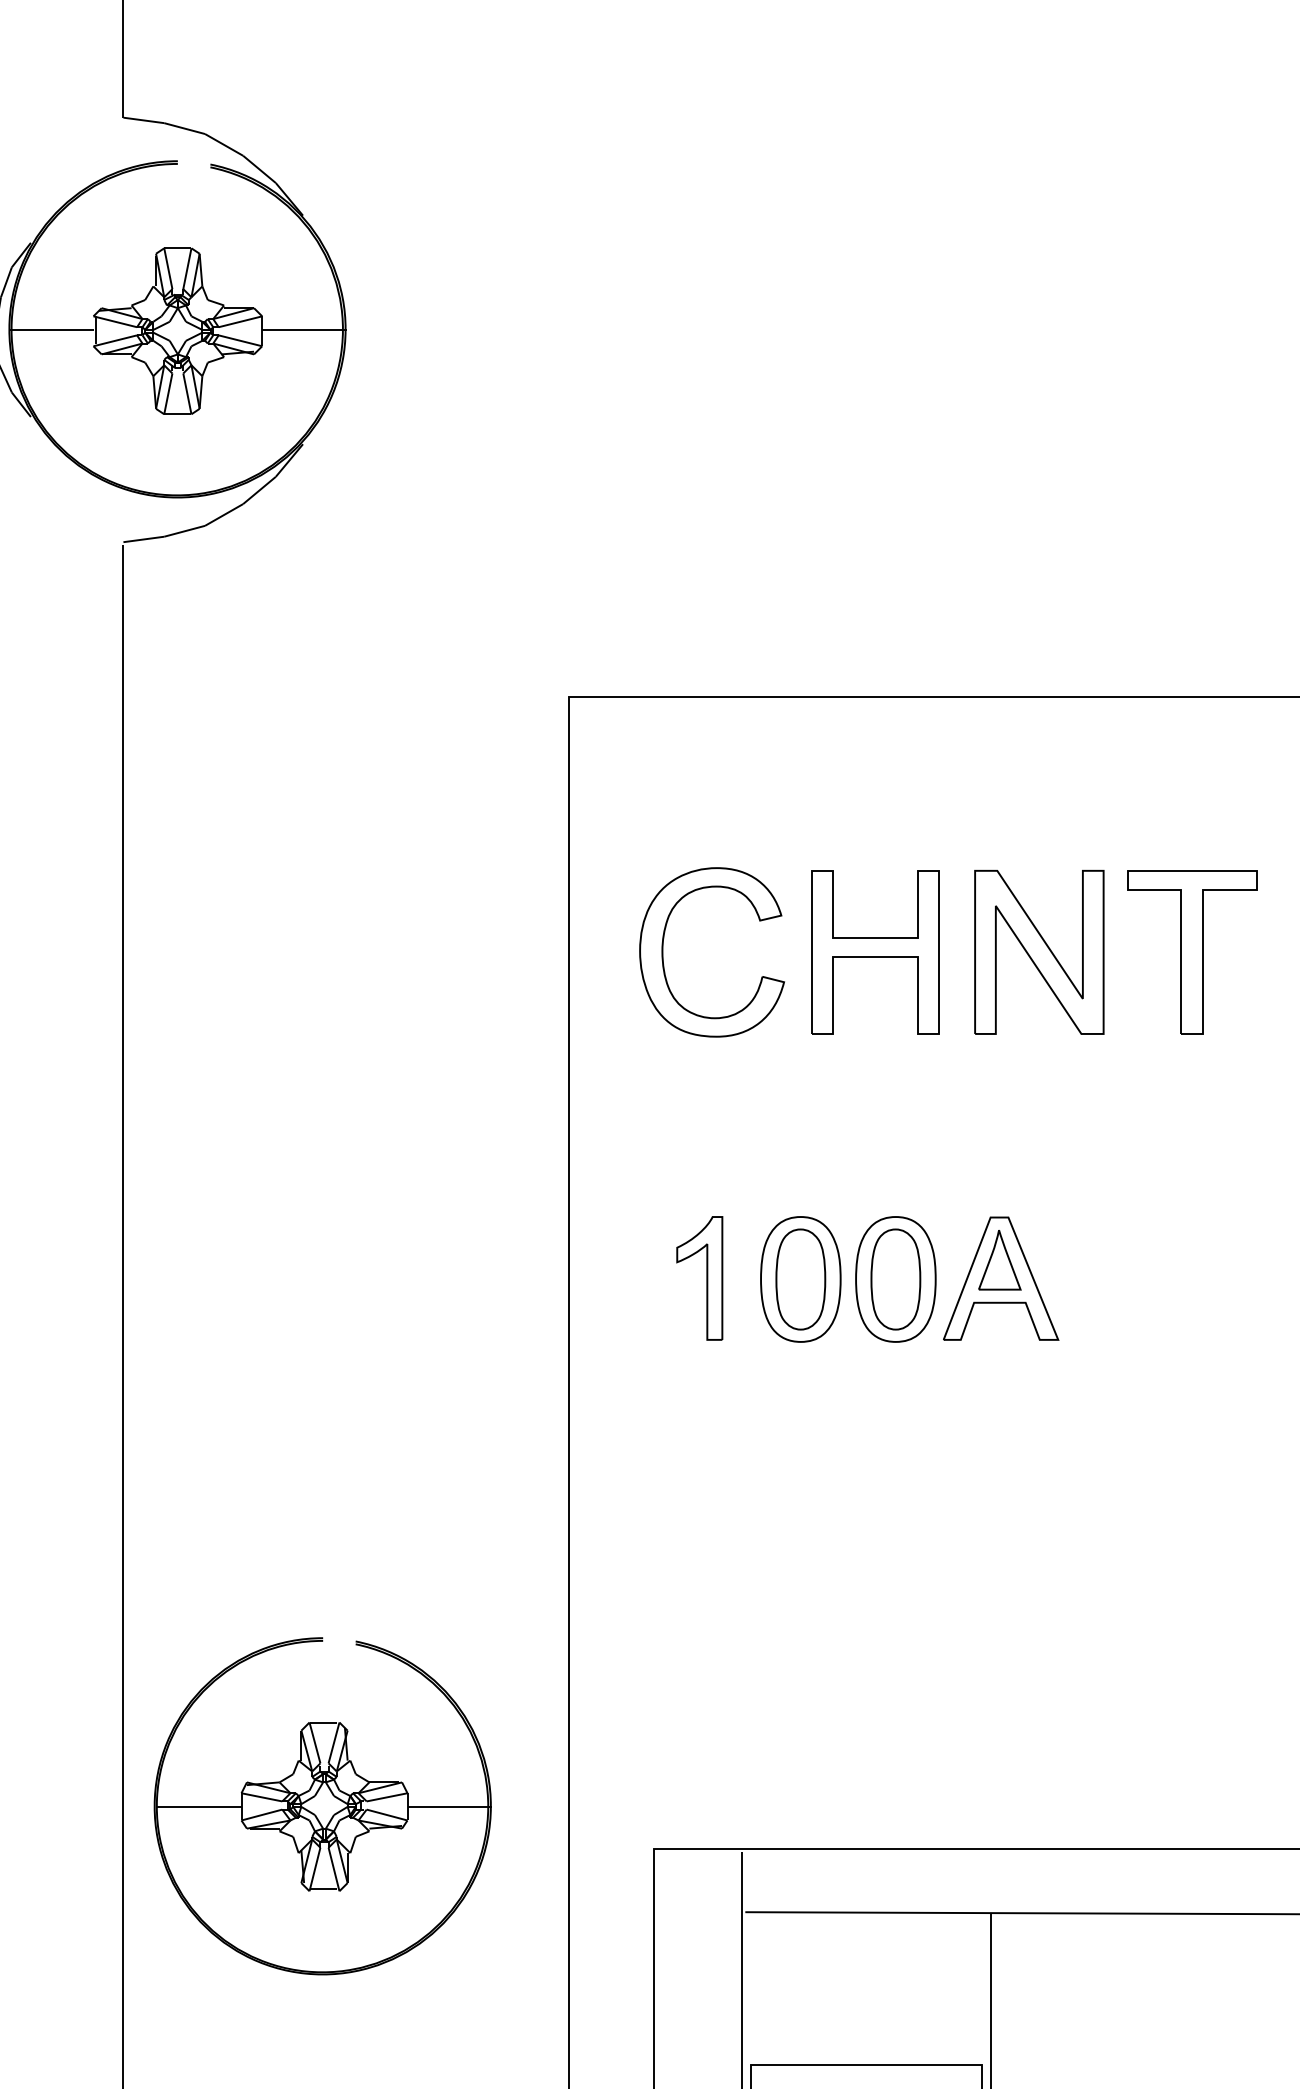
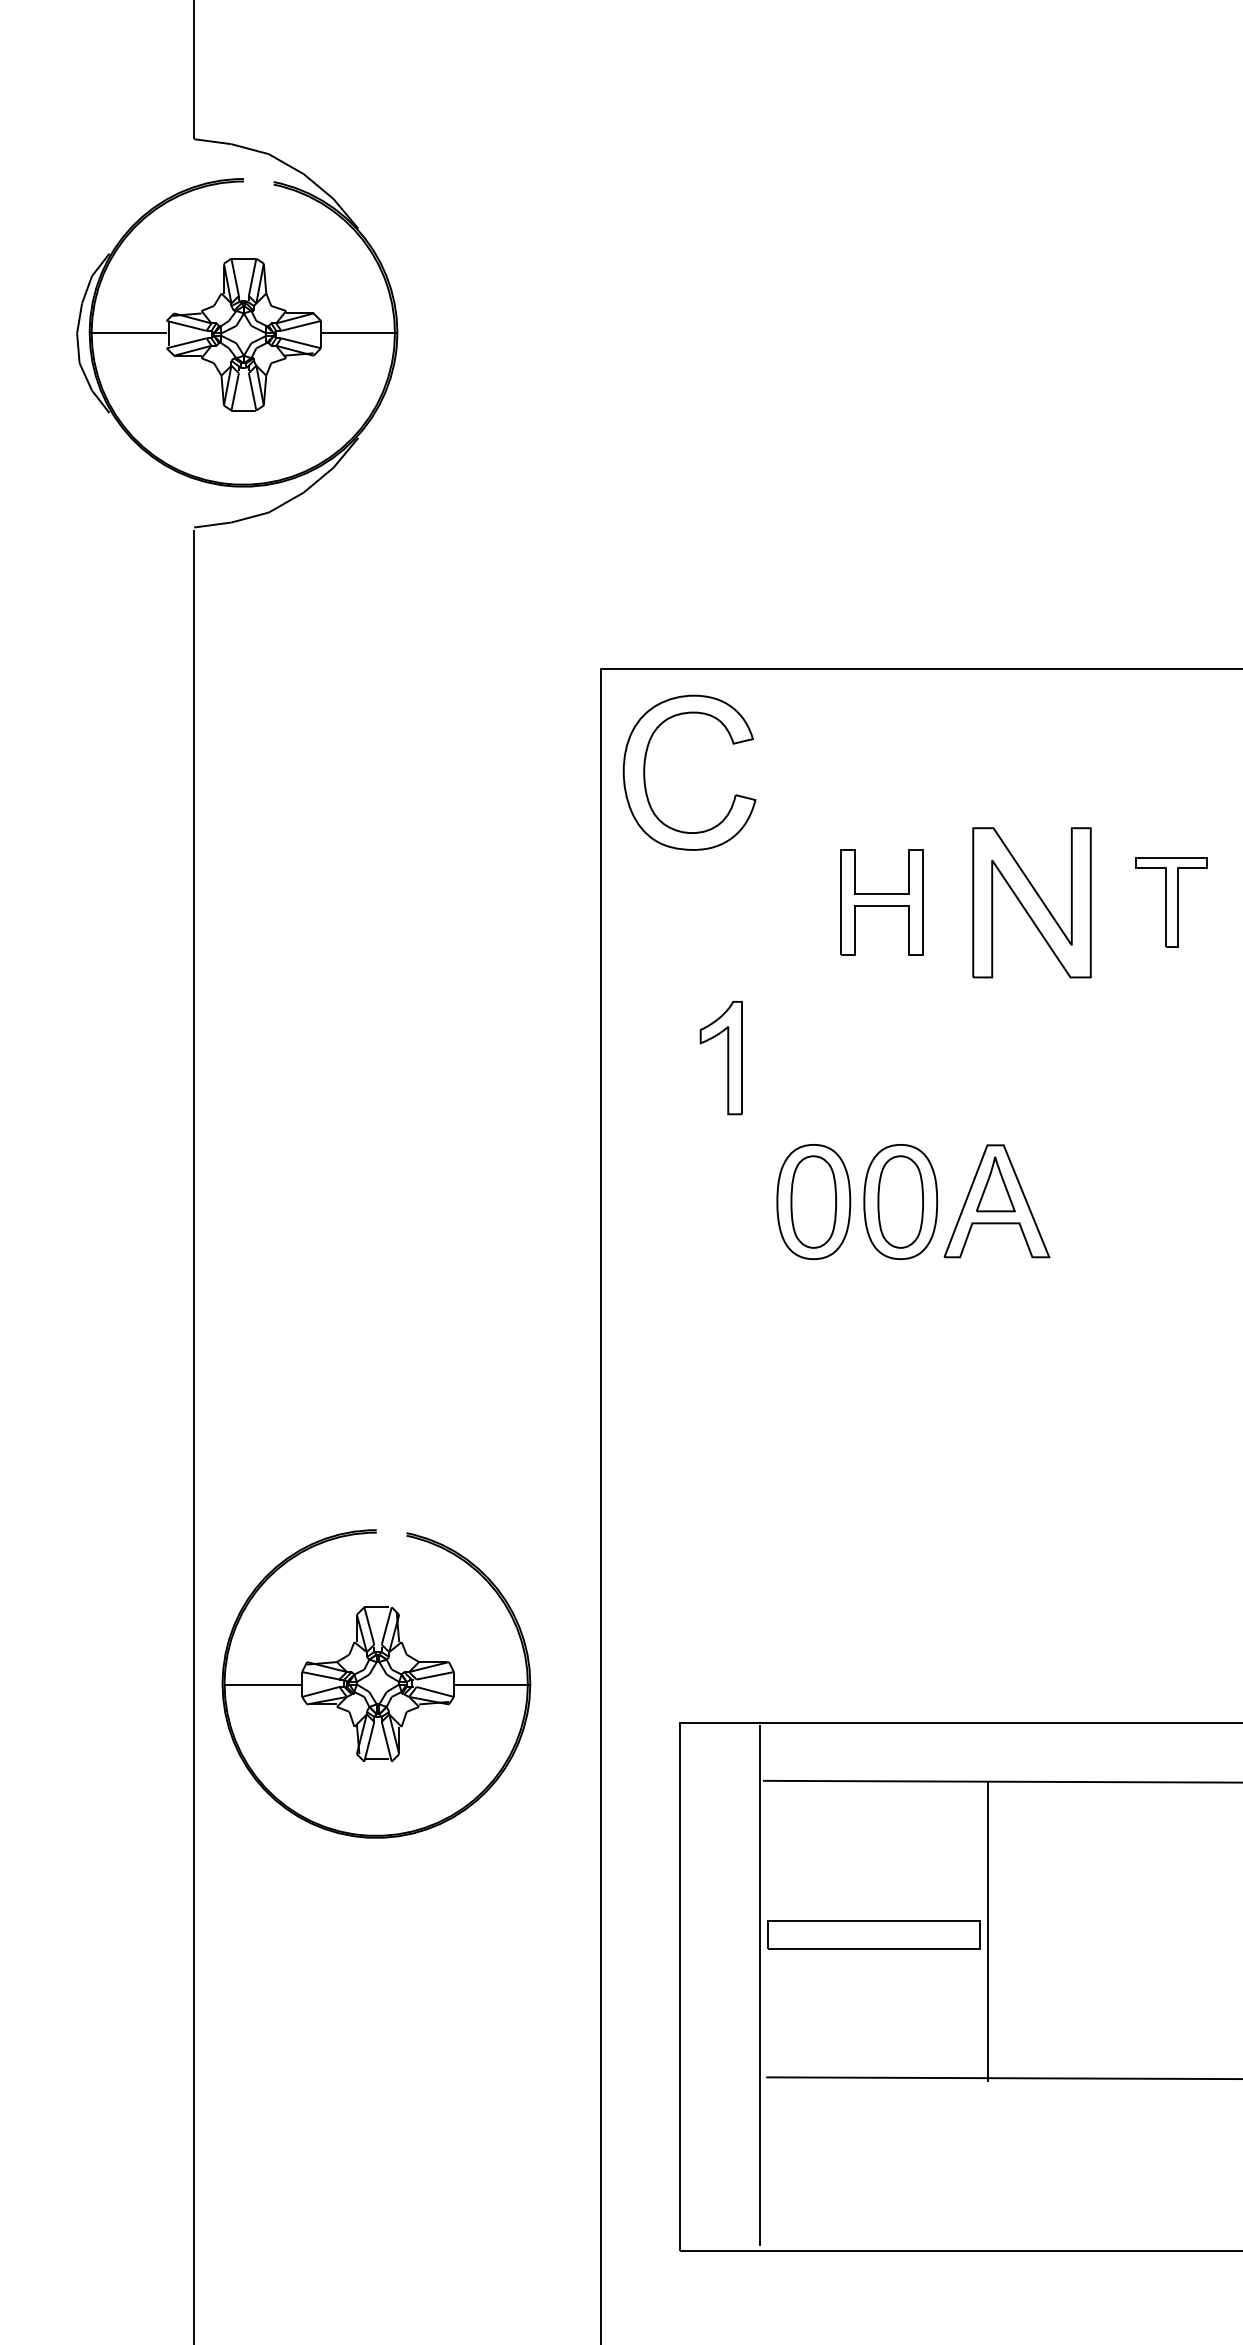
part: (663, 952) -> (645, 772), moved
part: (874, 952) -> (881, 902), size x0.7
part: (1191, 952) -> (1171, 902), size x0.6
part: (706, 1278) -> (727, 1058), moved

